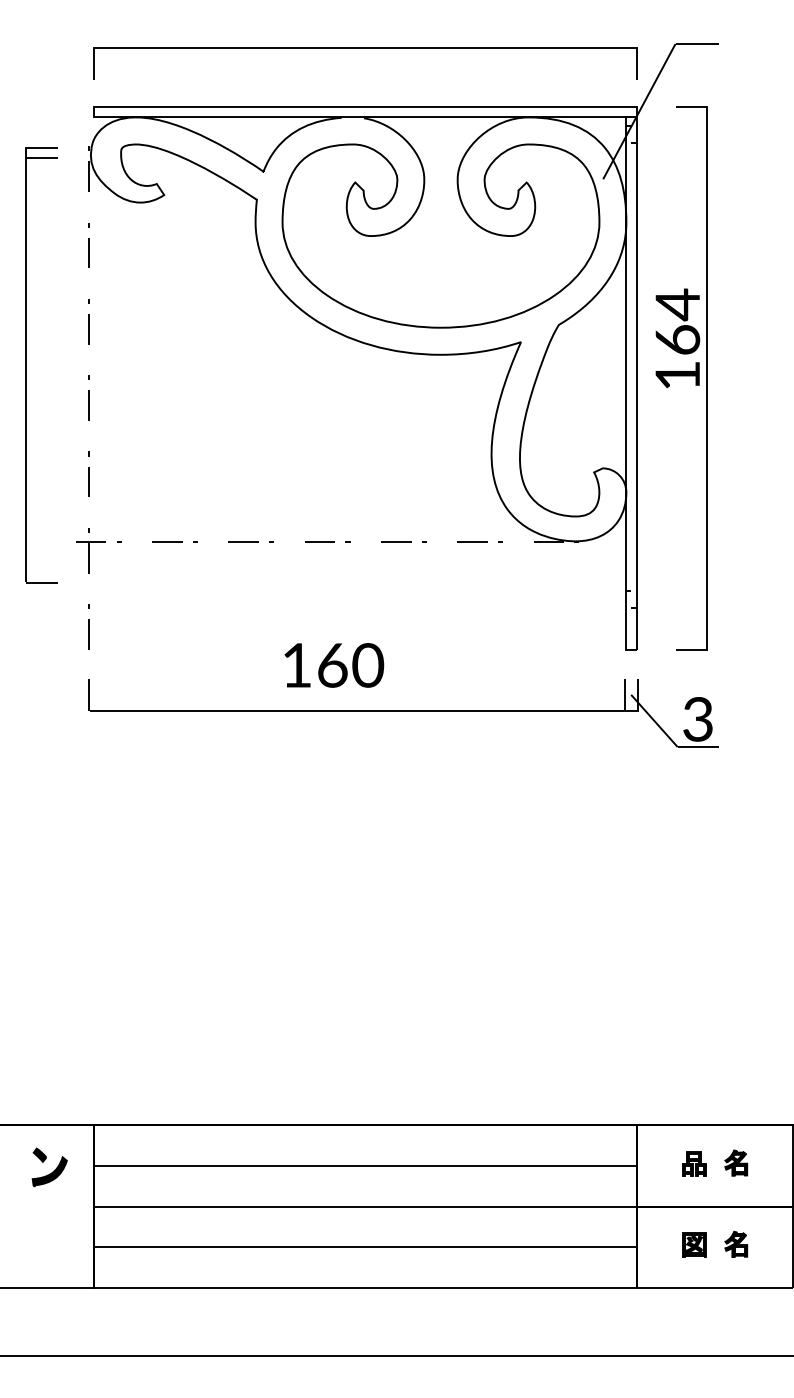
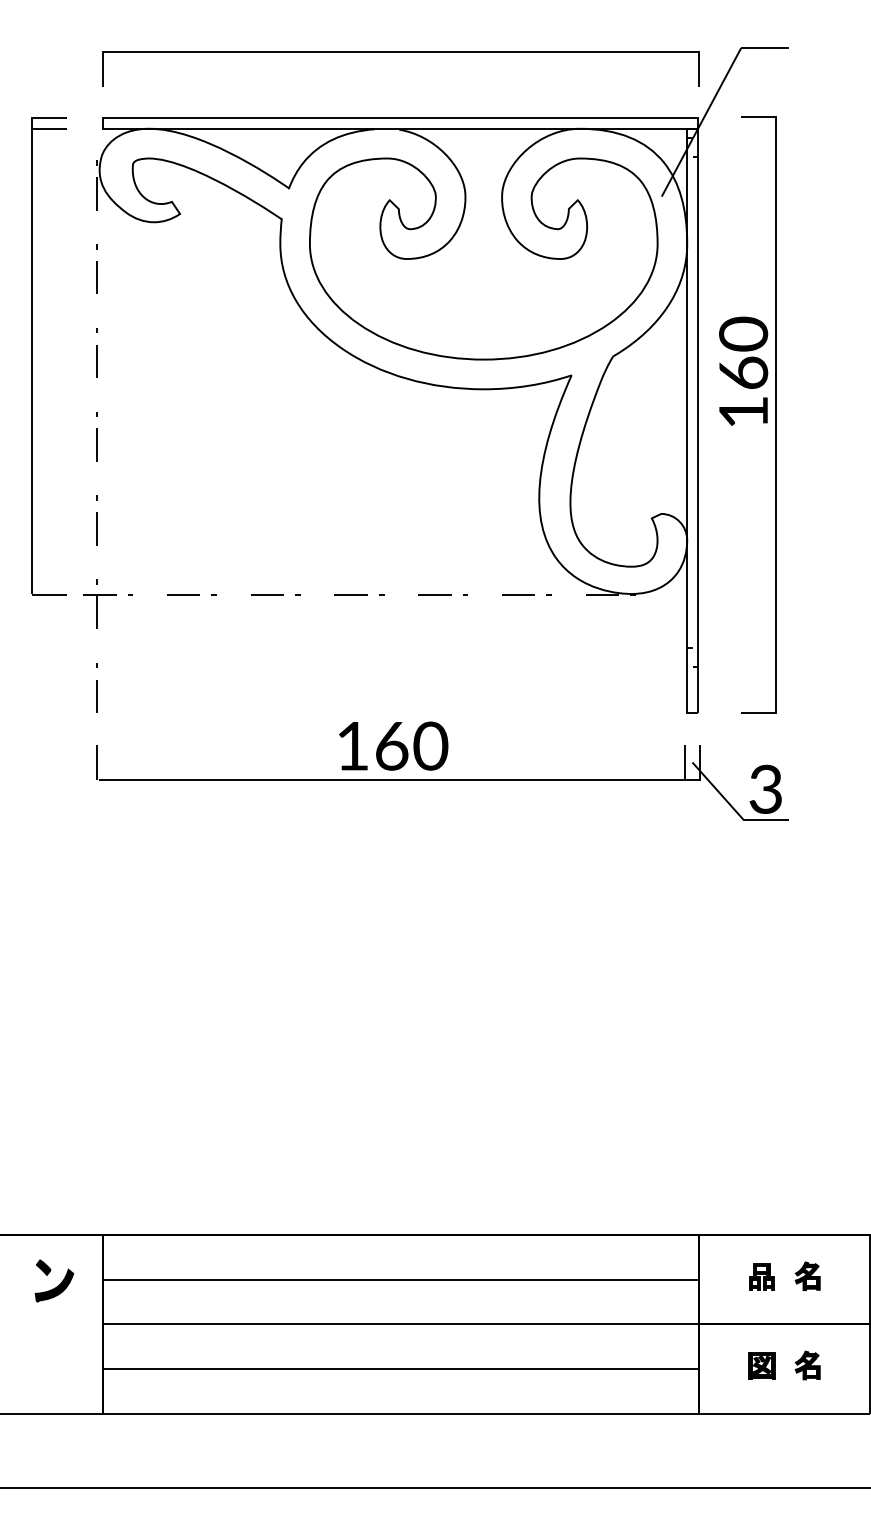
text: (677, 304) -> (743, 334), 164 -> 160
part: (27, 365) -> (32, 356), moved
text: (334, 664) -> (393, 745), moved

